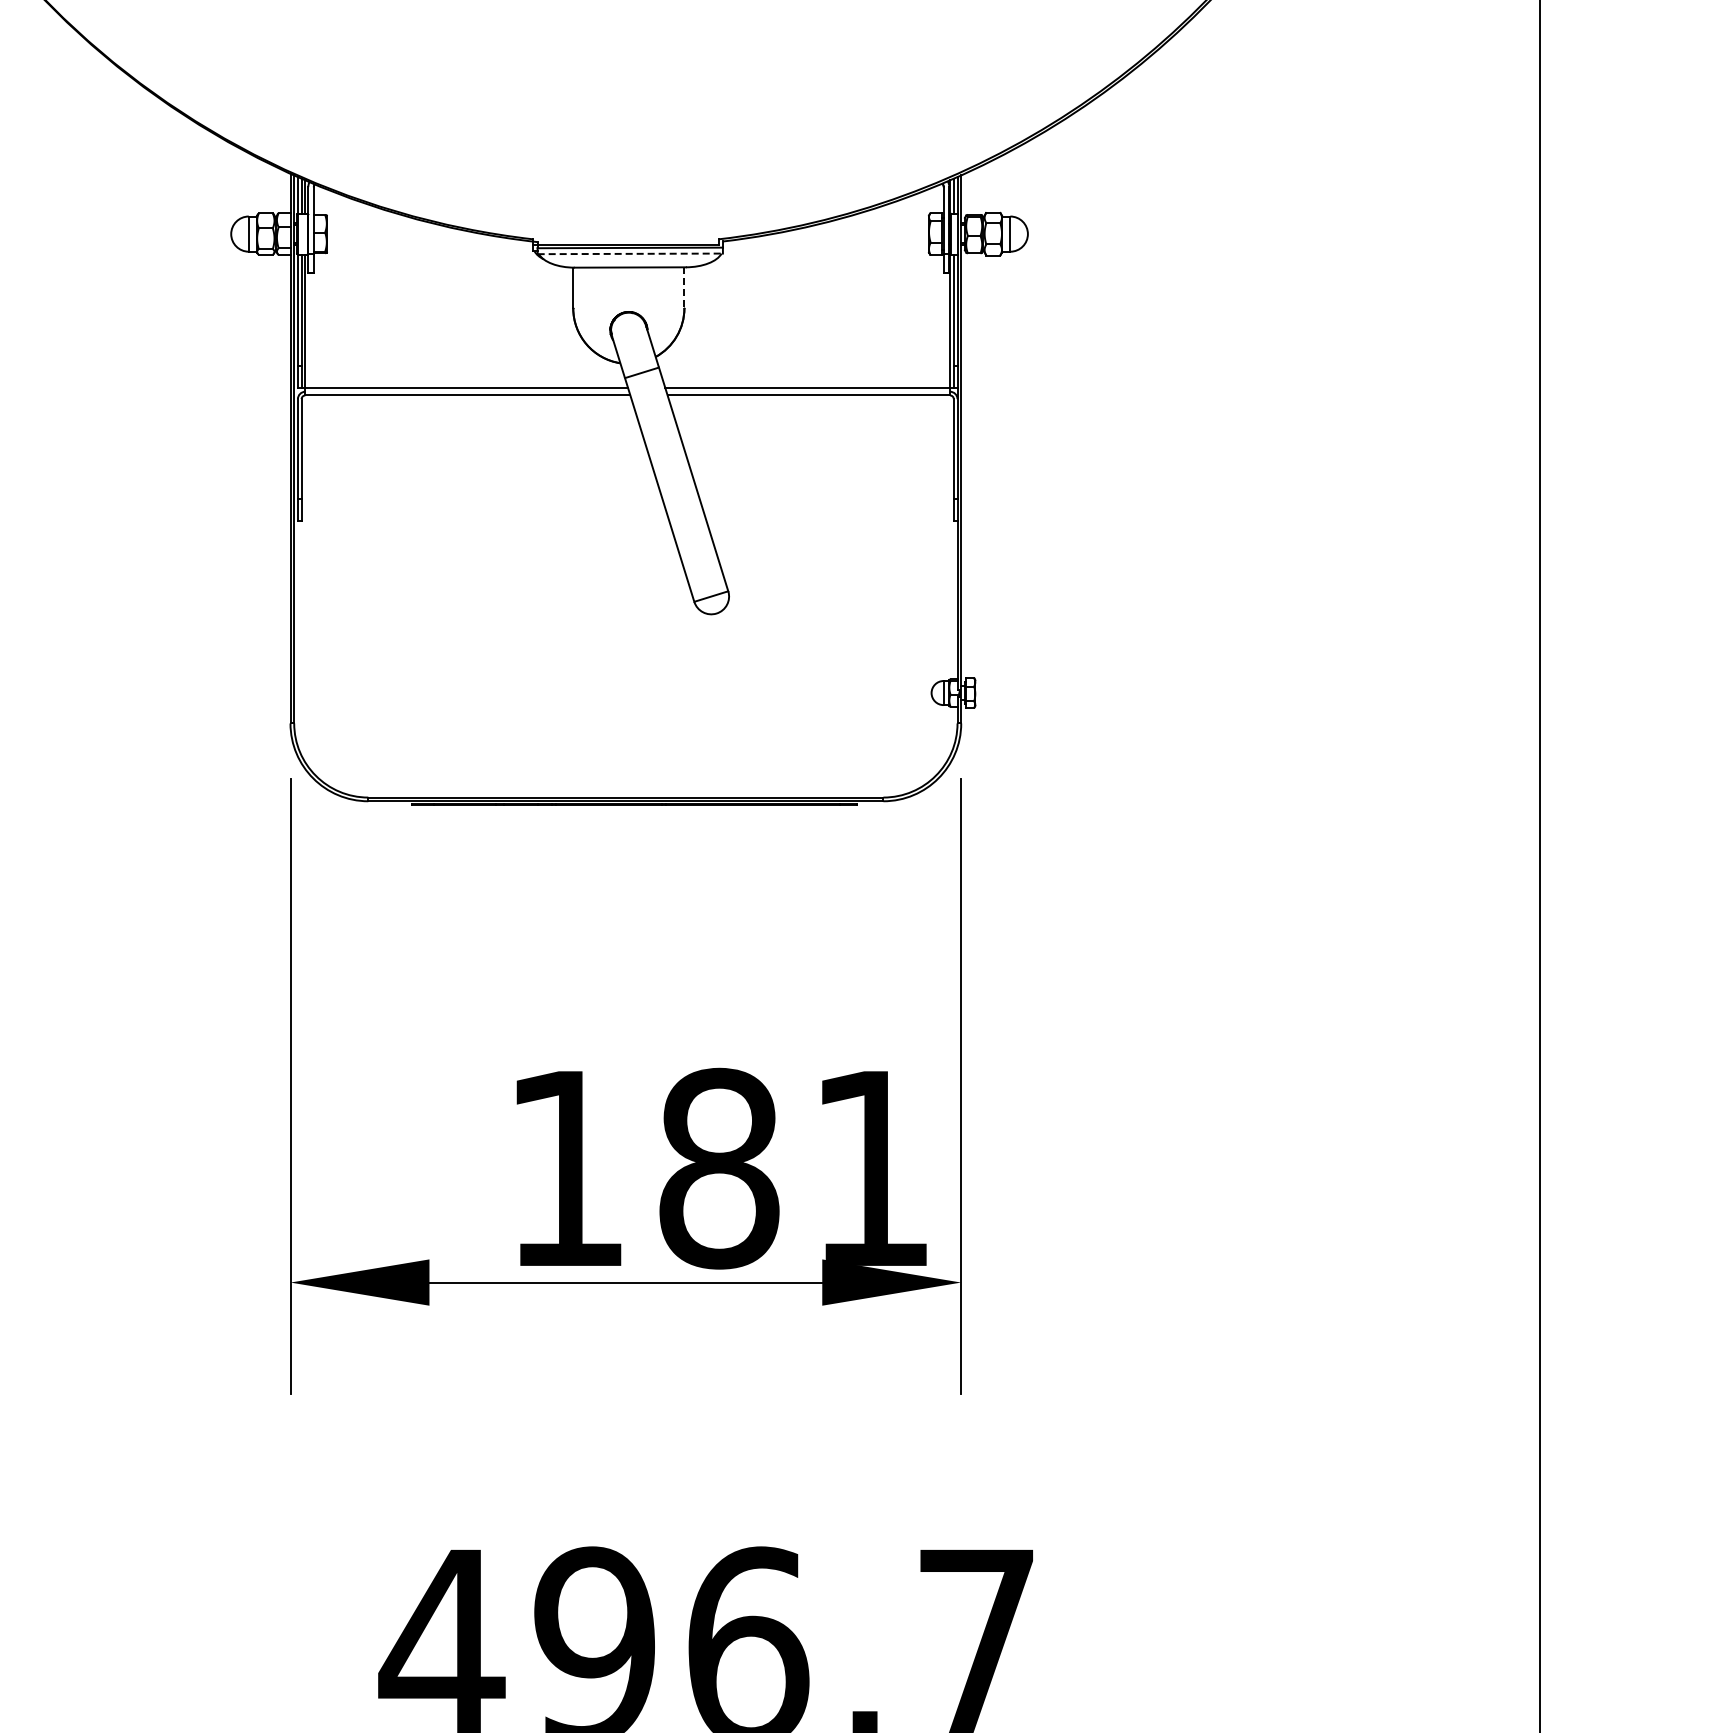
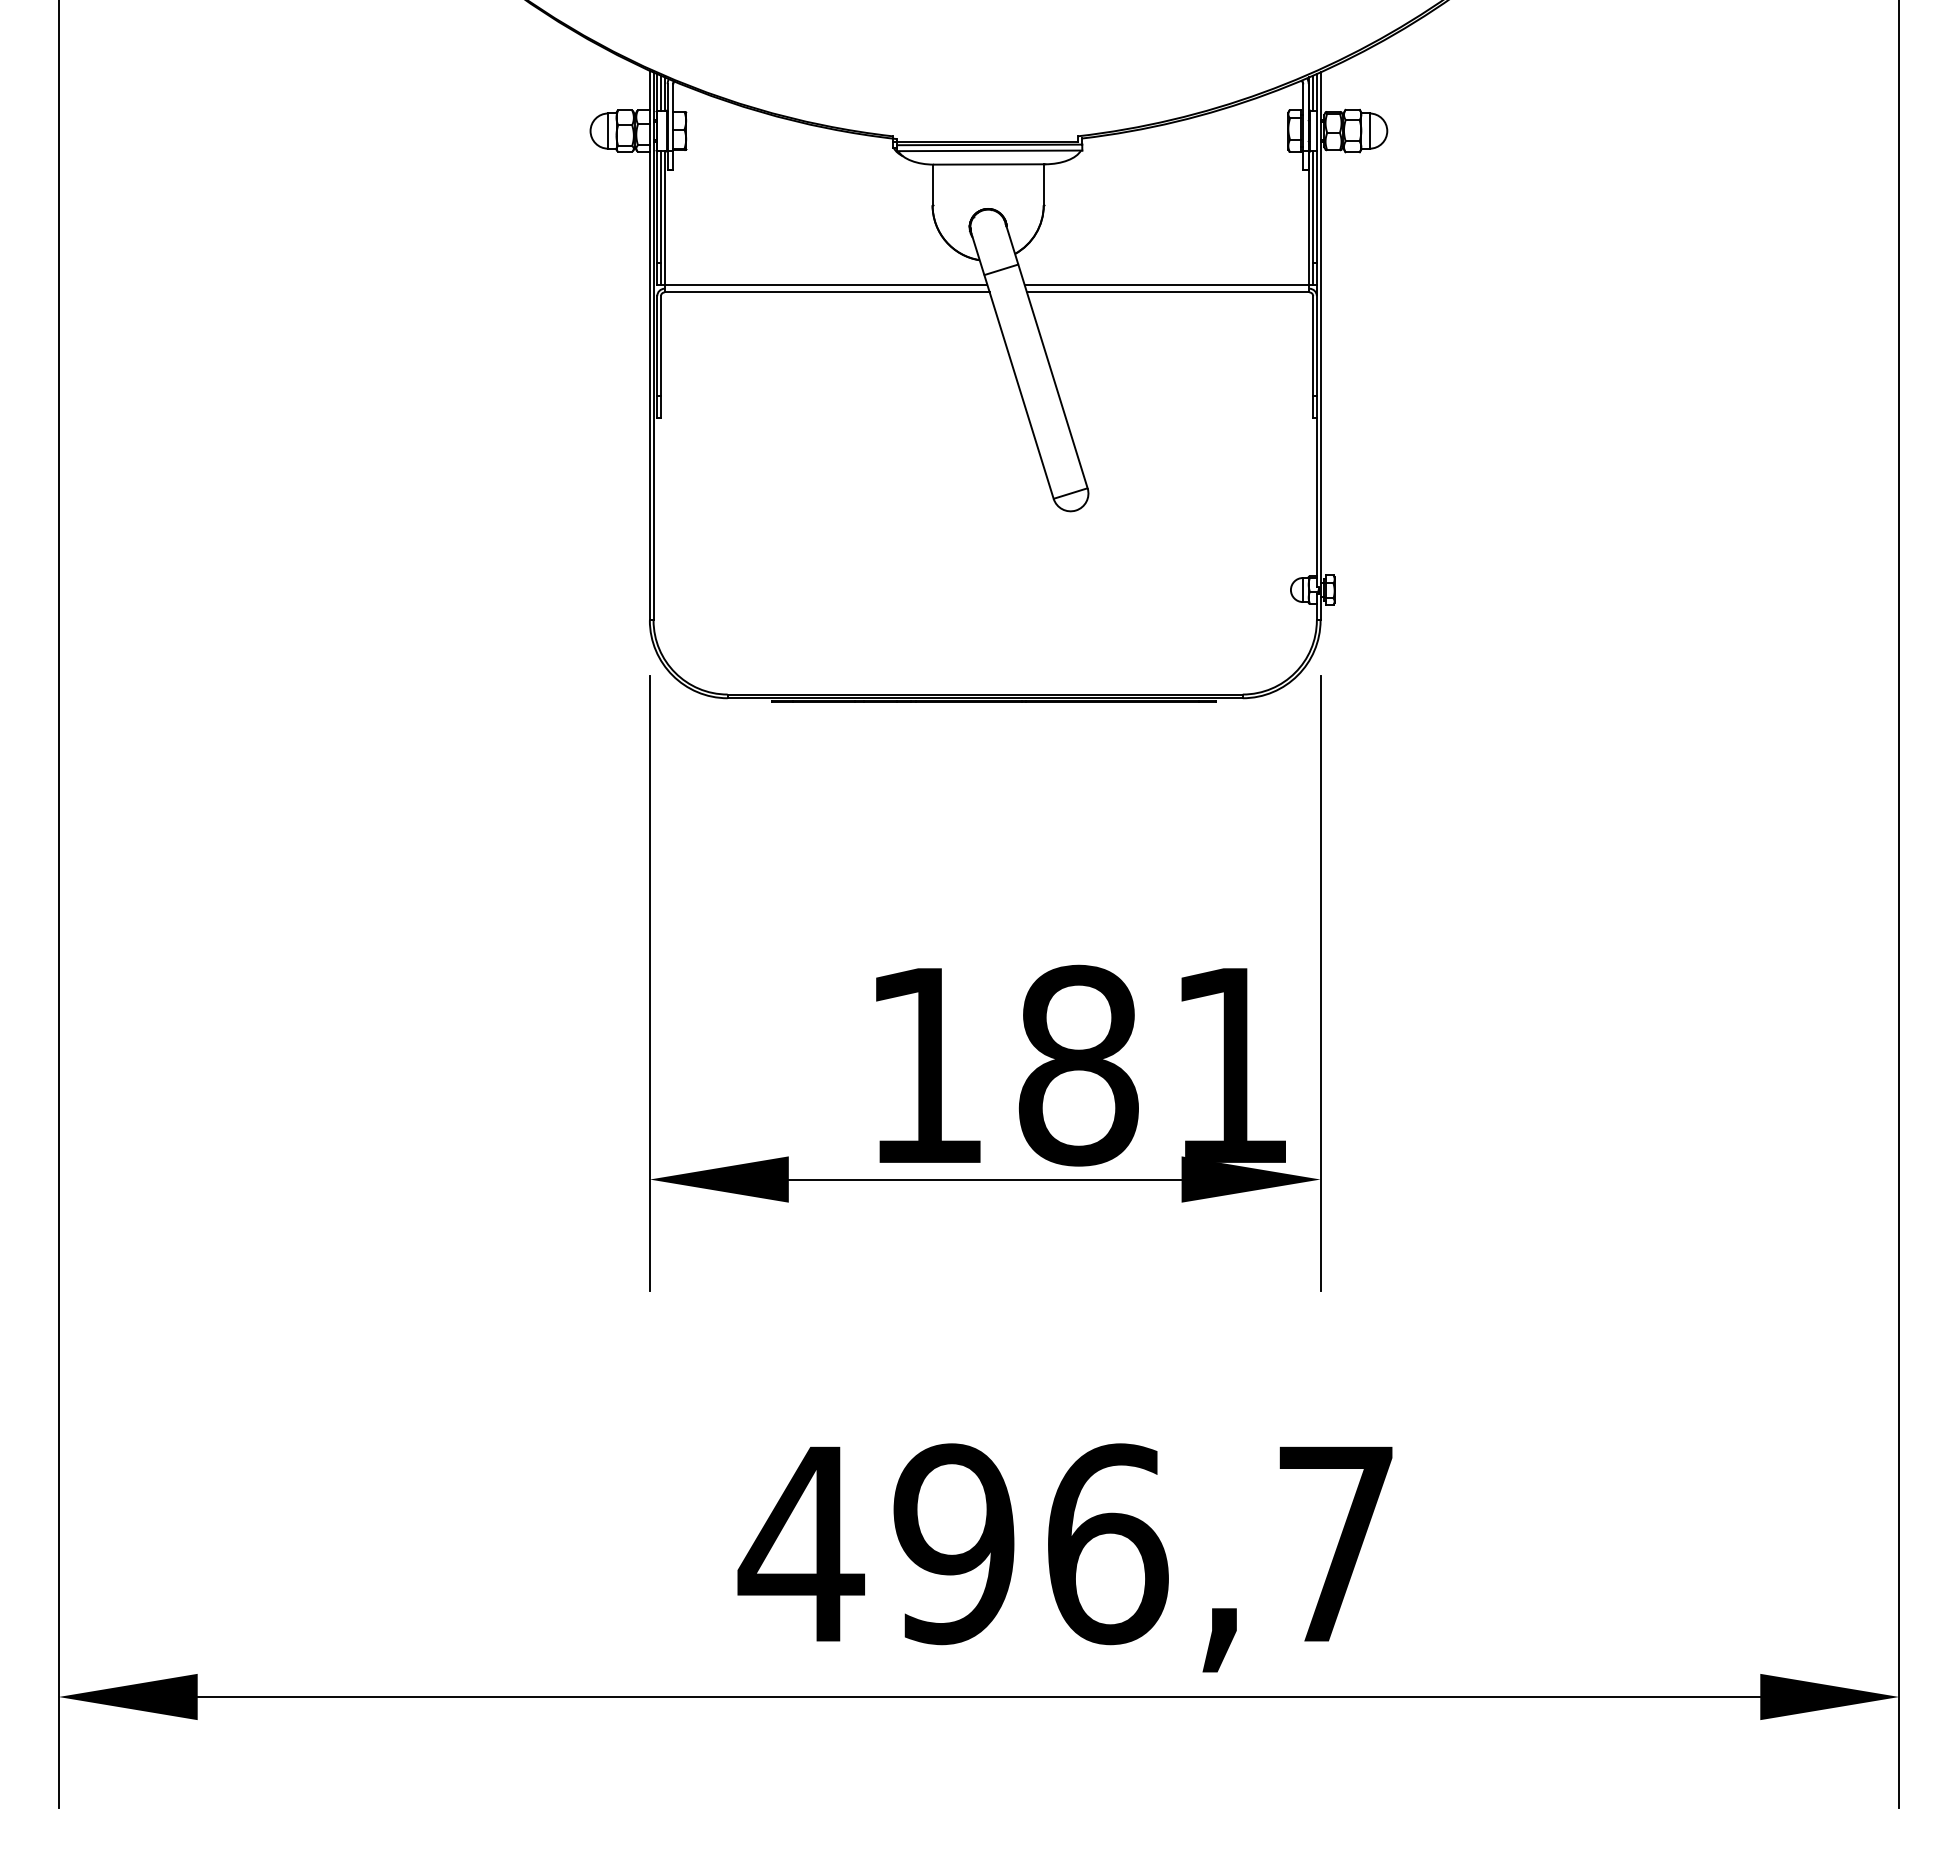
line: (630, 253) -> (989, 150), dashed -> solid
line: (684, 288) -> (1043, 185), dashed -> solid

